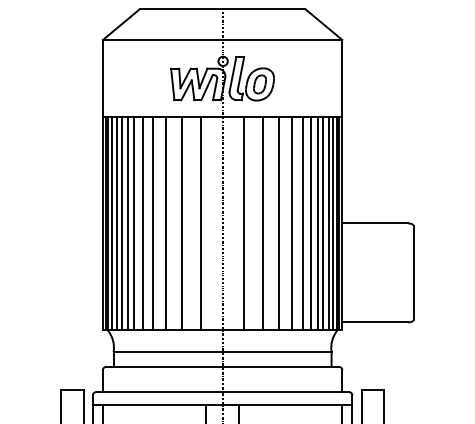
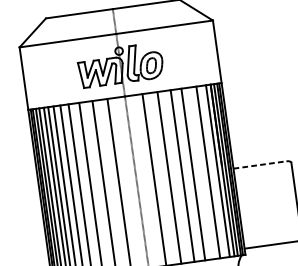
line: (302, 223) -> (201, 173), removed
line: (317, 223) -> (213, 171), removed
line: (375, 223) -> (260, 165), solid -> dashed

